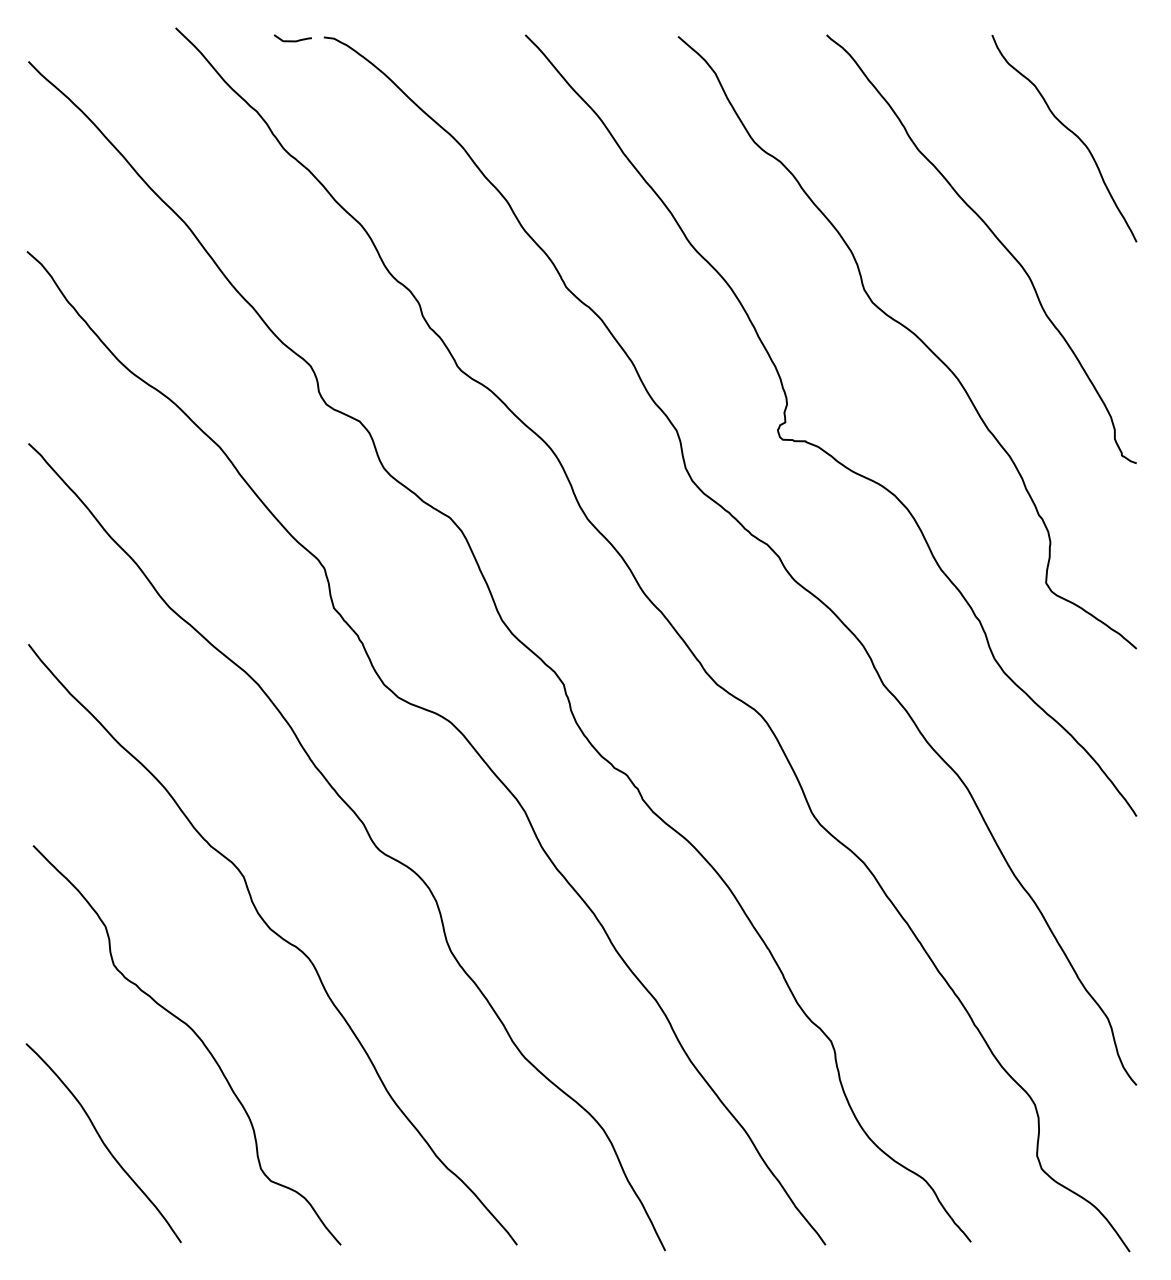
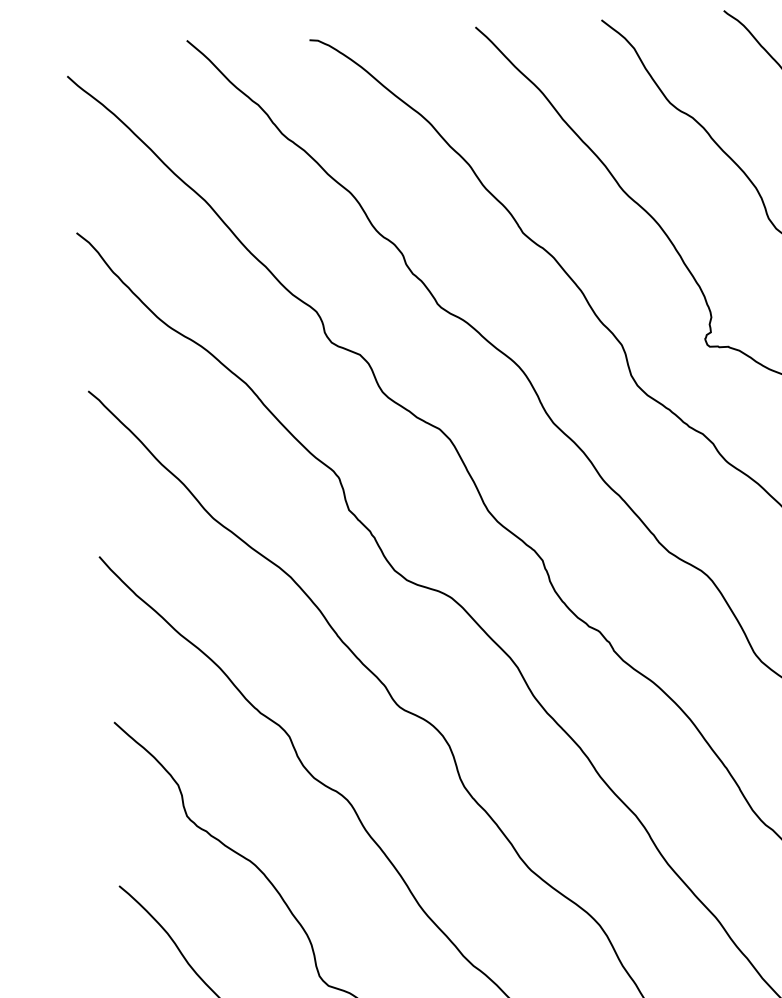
curve: (292, 40) -> (283, 44), removed

